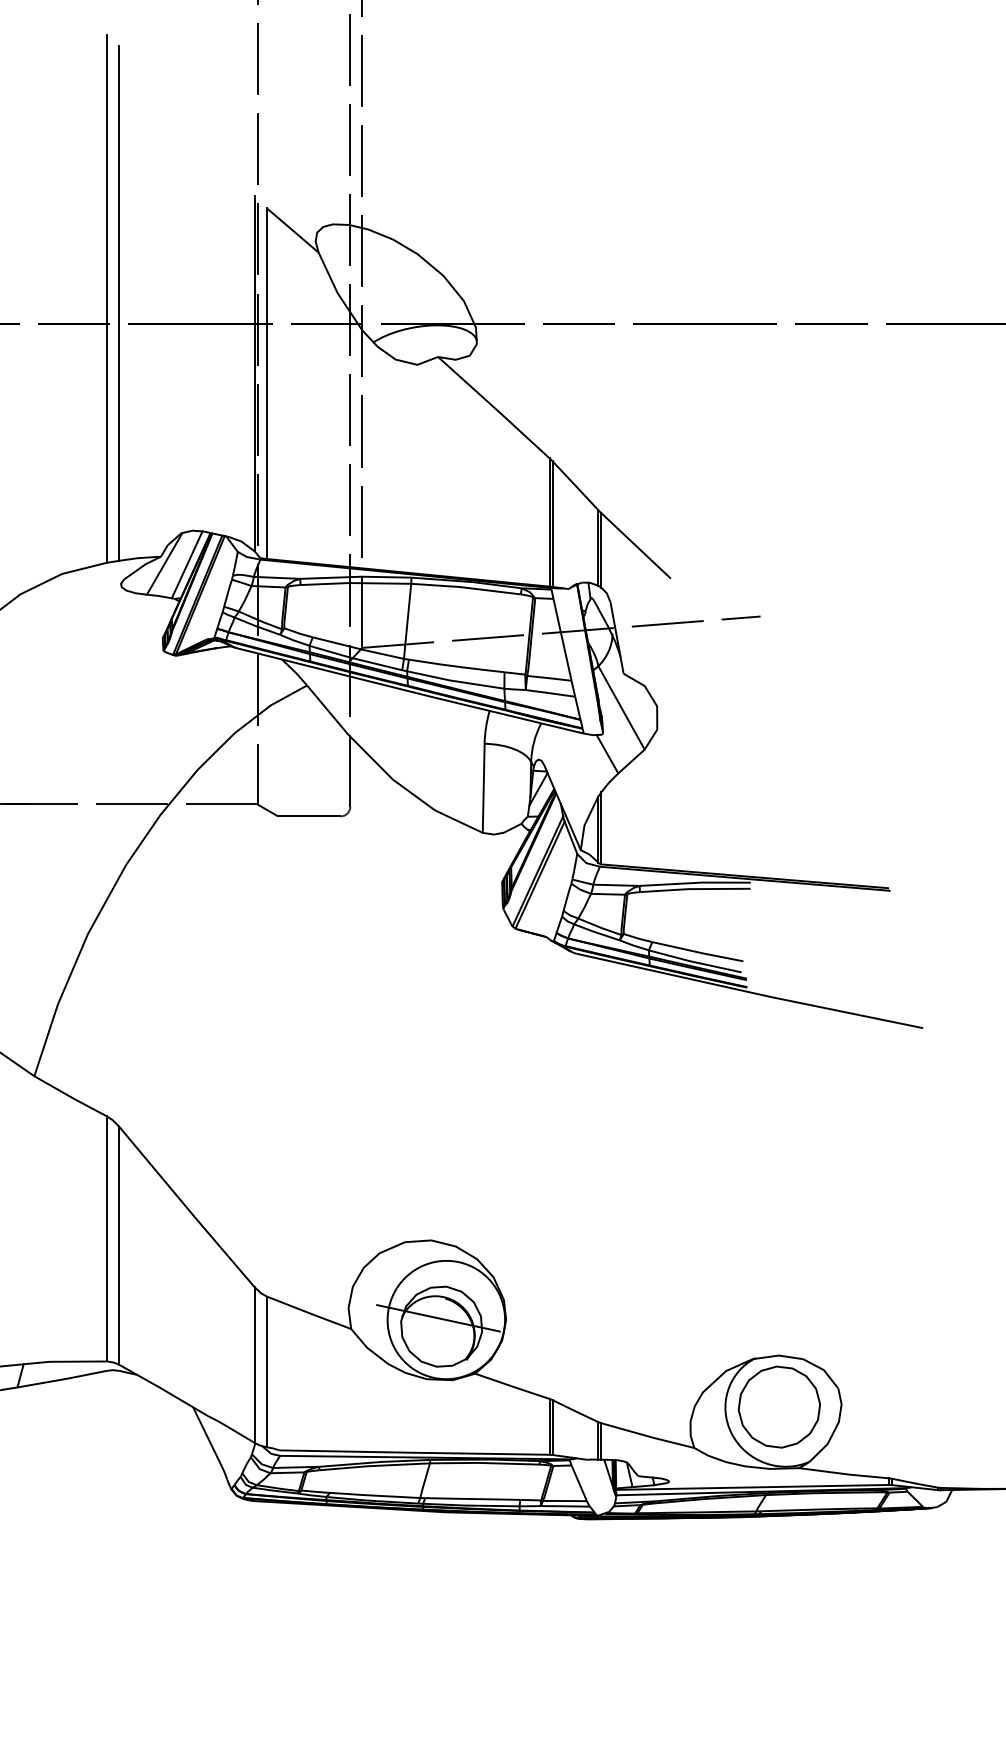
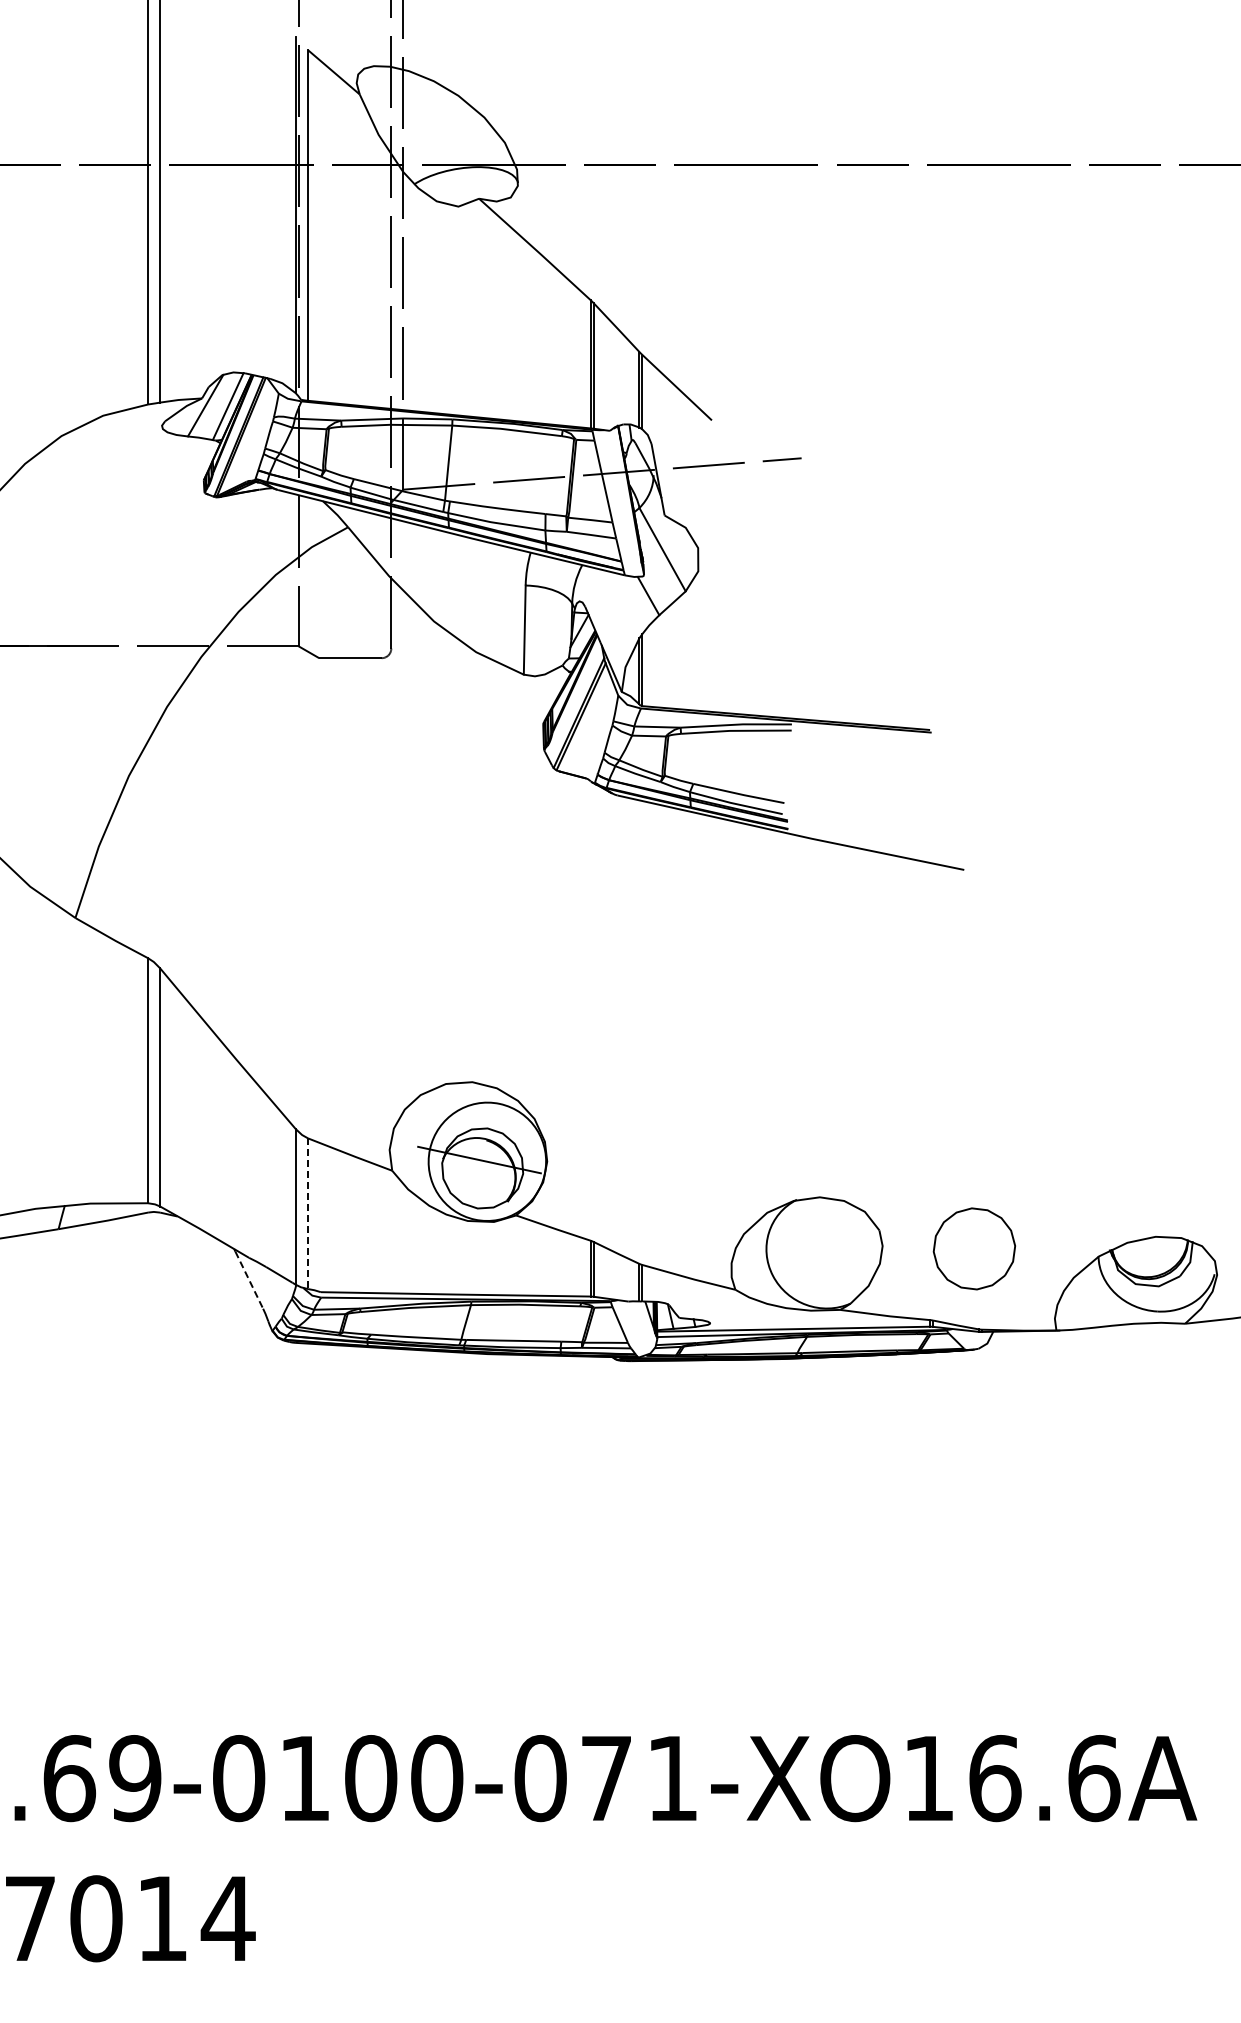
line: (267, 1372) -> (308, 1214), solid -> dashed
part: (779, 1406) -> (974, 1248), moved
line: (208, 1438) -> (249, 1280), solid -> dashed

